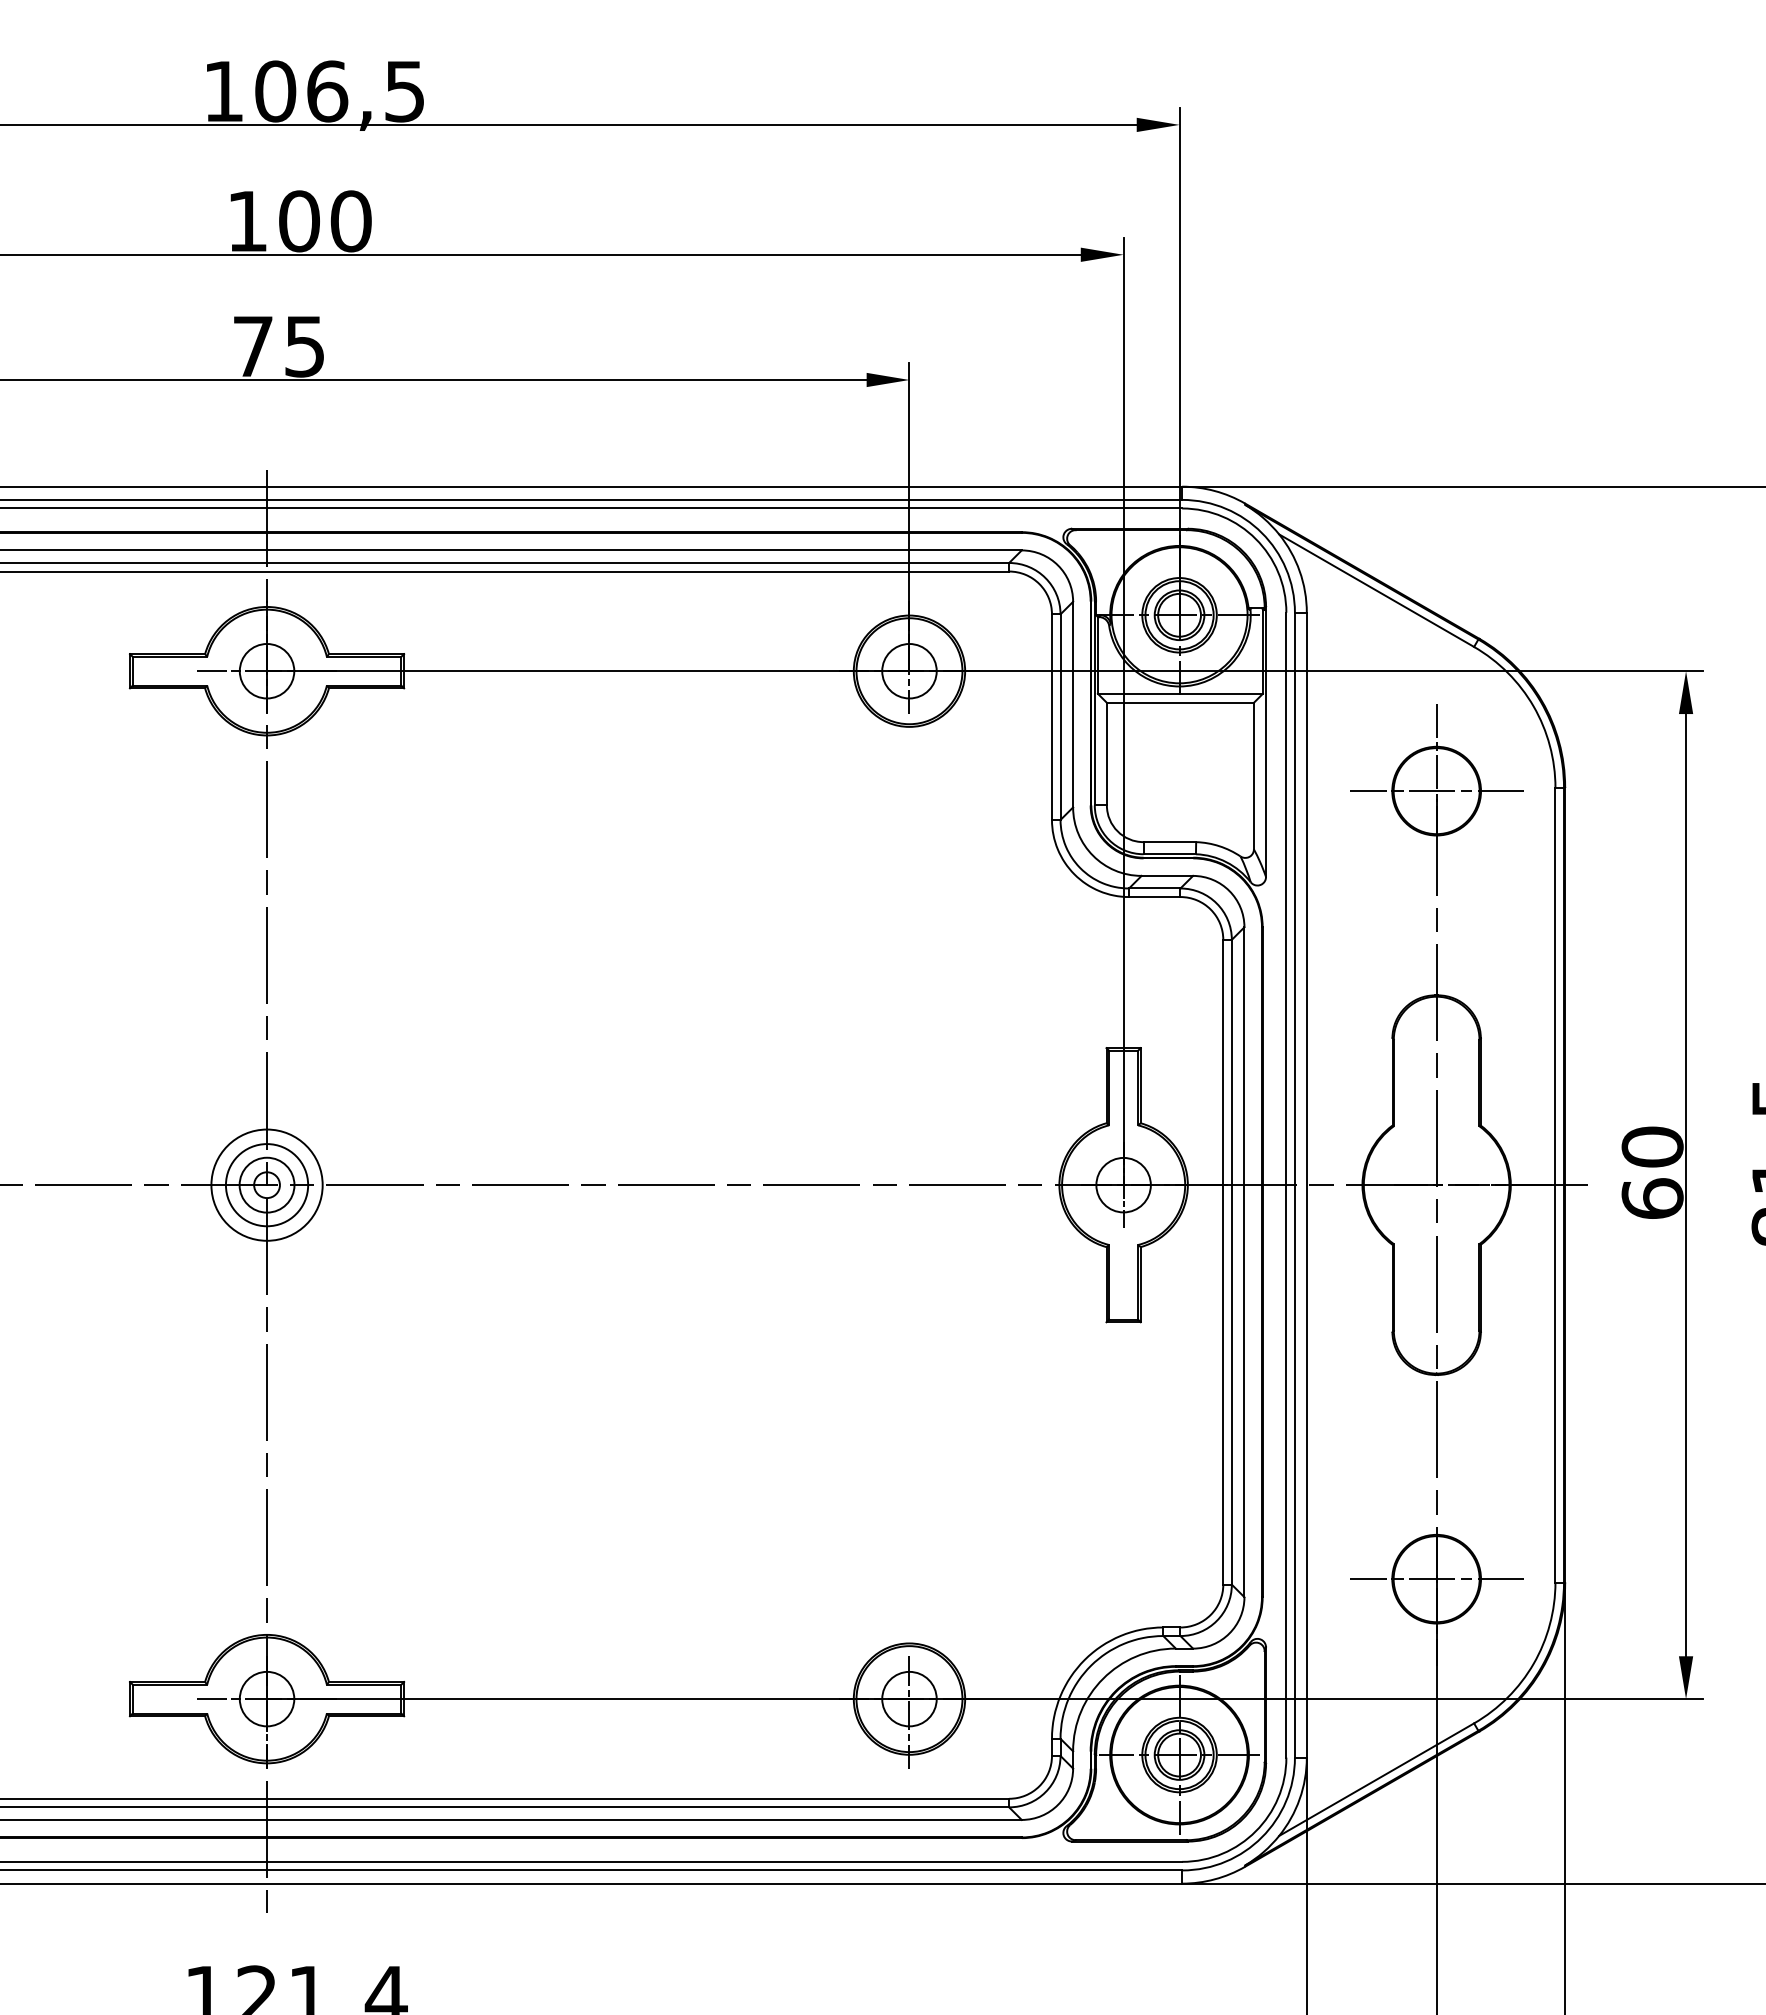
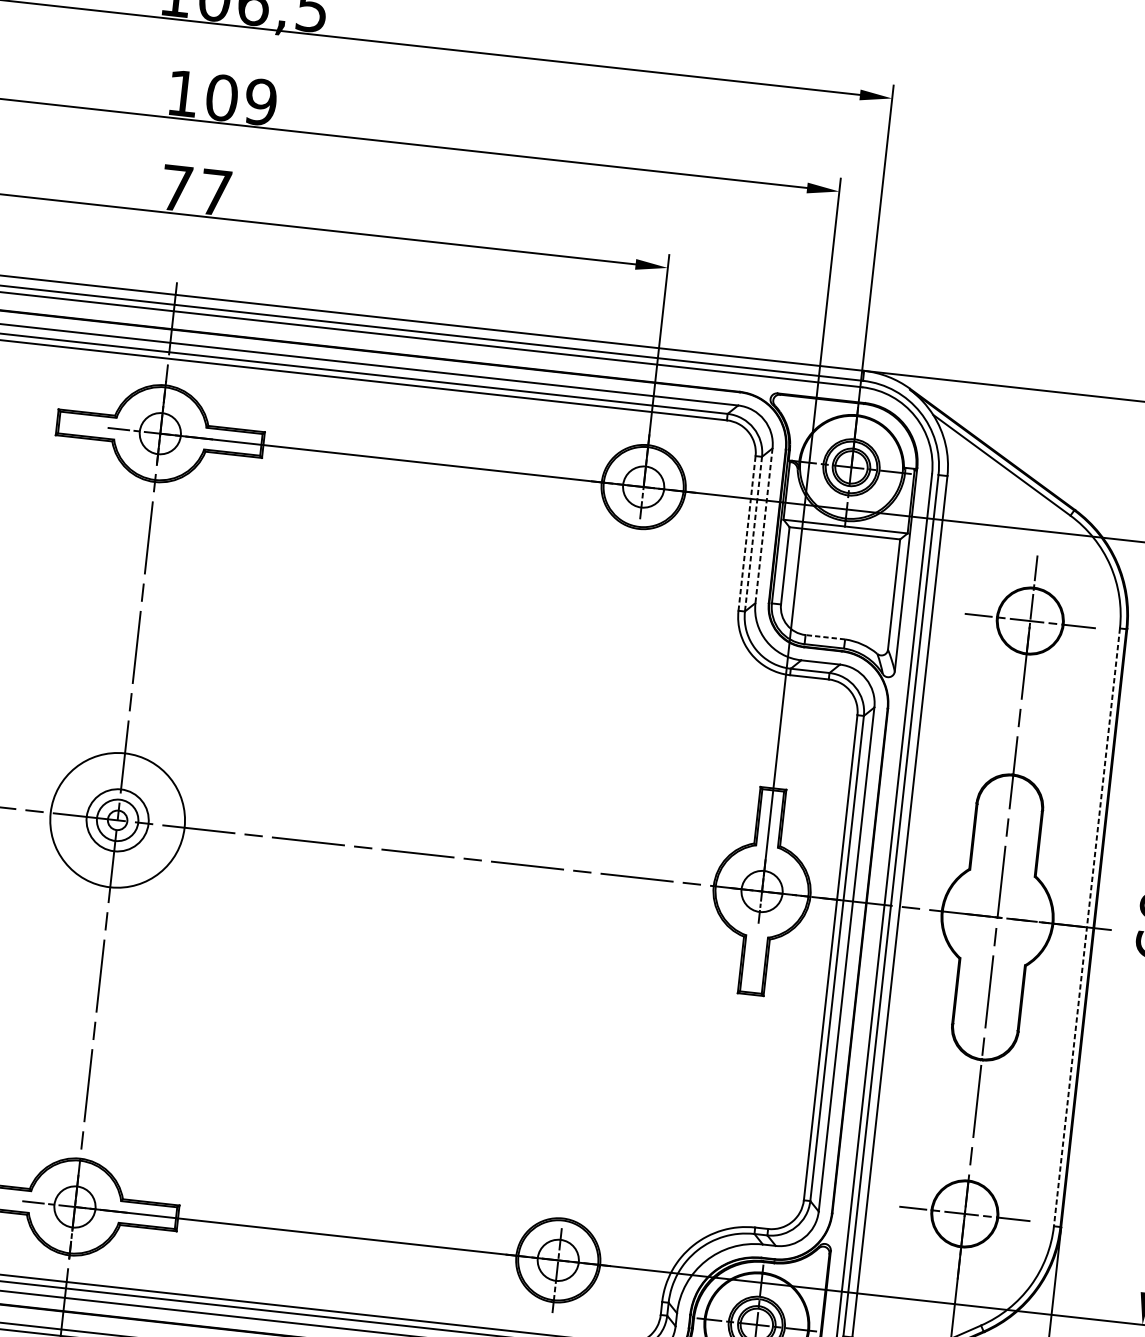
text: (350, 221) -> (260, 102), 100 -> 109
text: (304, 346) -> (215, 192), 75 -> 77
line: (1073, 704) -> (764, 525), solid -> dashed
line: (1051, 717) -> (746, 533), solid -> dashed
line: (1060, 717) -> (753, 534), solid -> dashed
line: (1169, 842) -> (825, 637), solid -> dashed
circle: (266, 1184) -> (117, 819), size x1.6
line: (1555, 1185) -> (1086, 927), solid -> dashed

